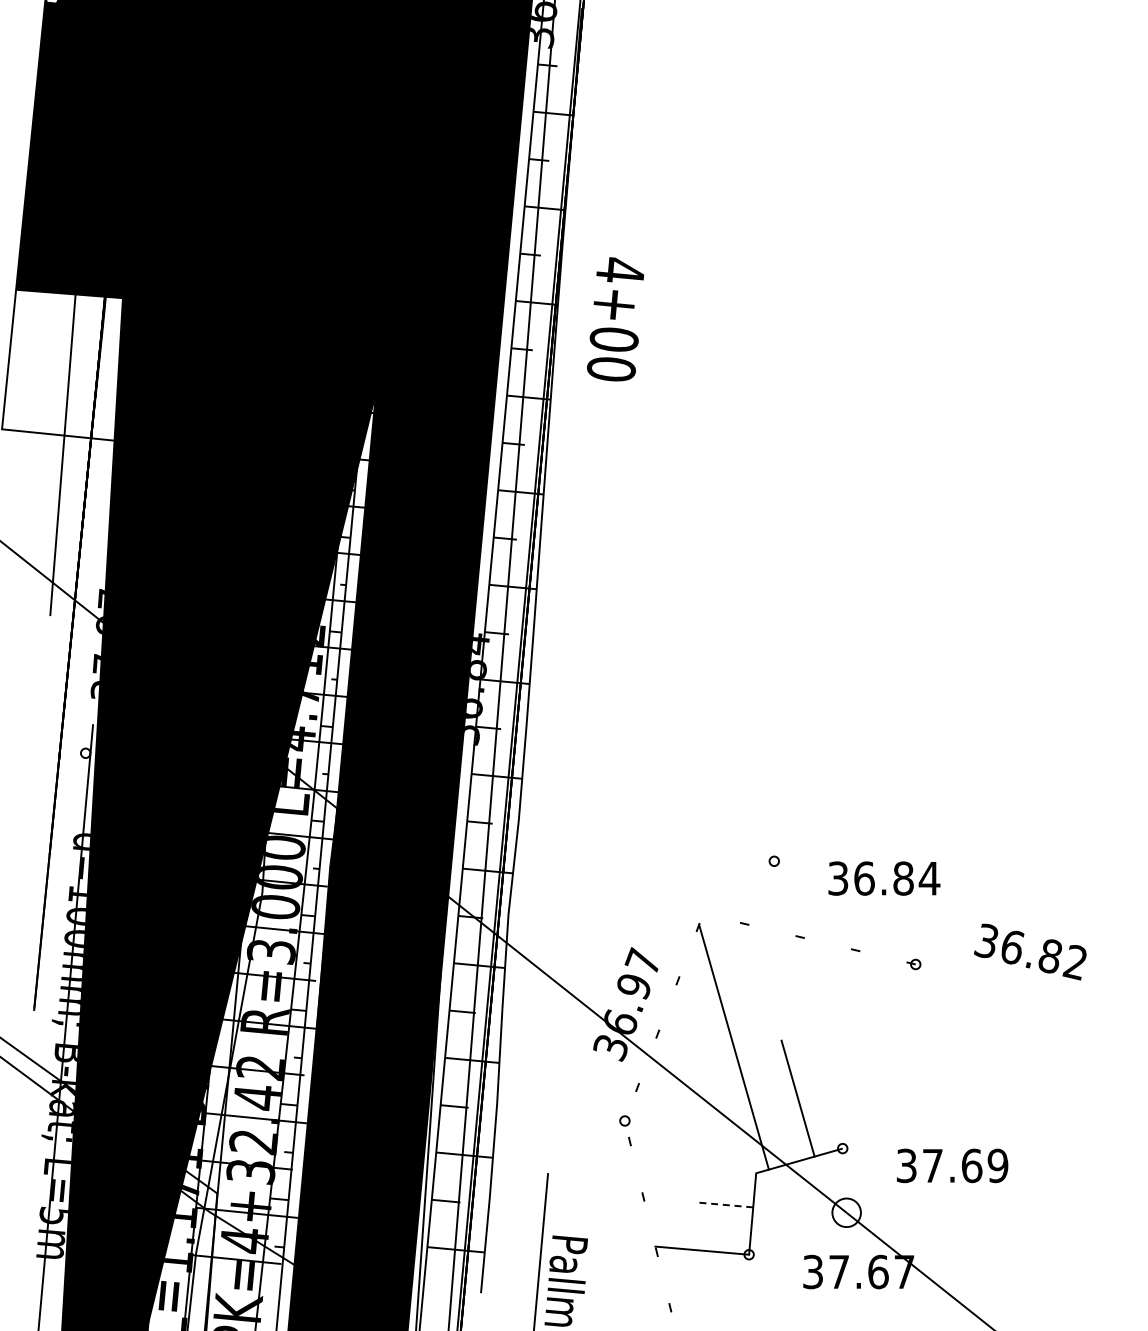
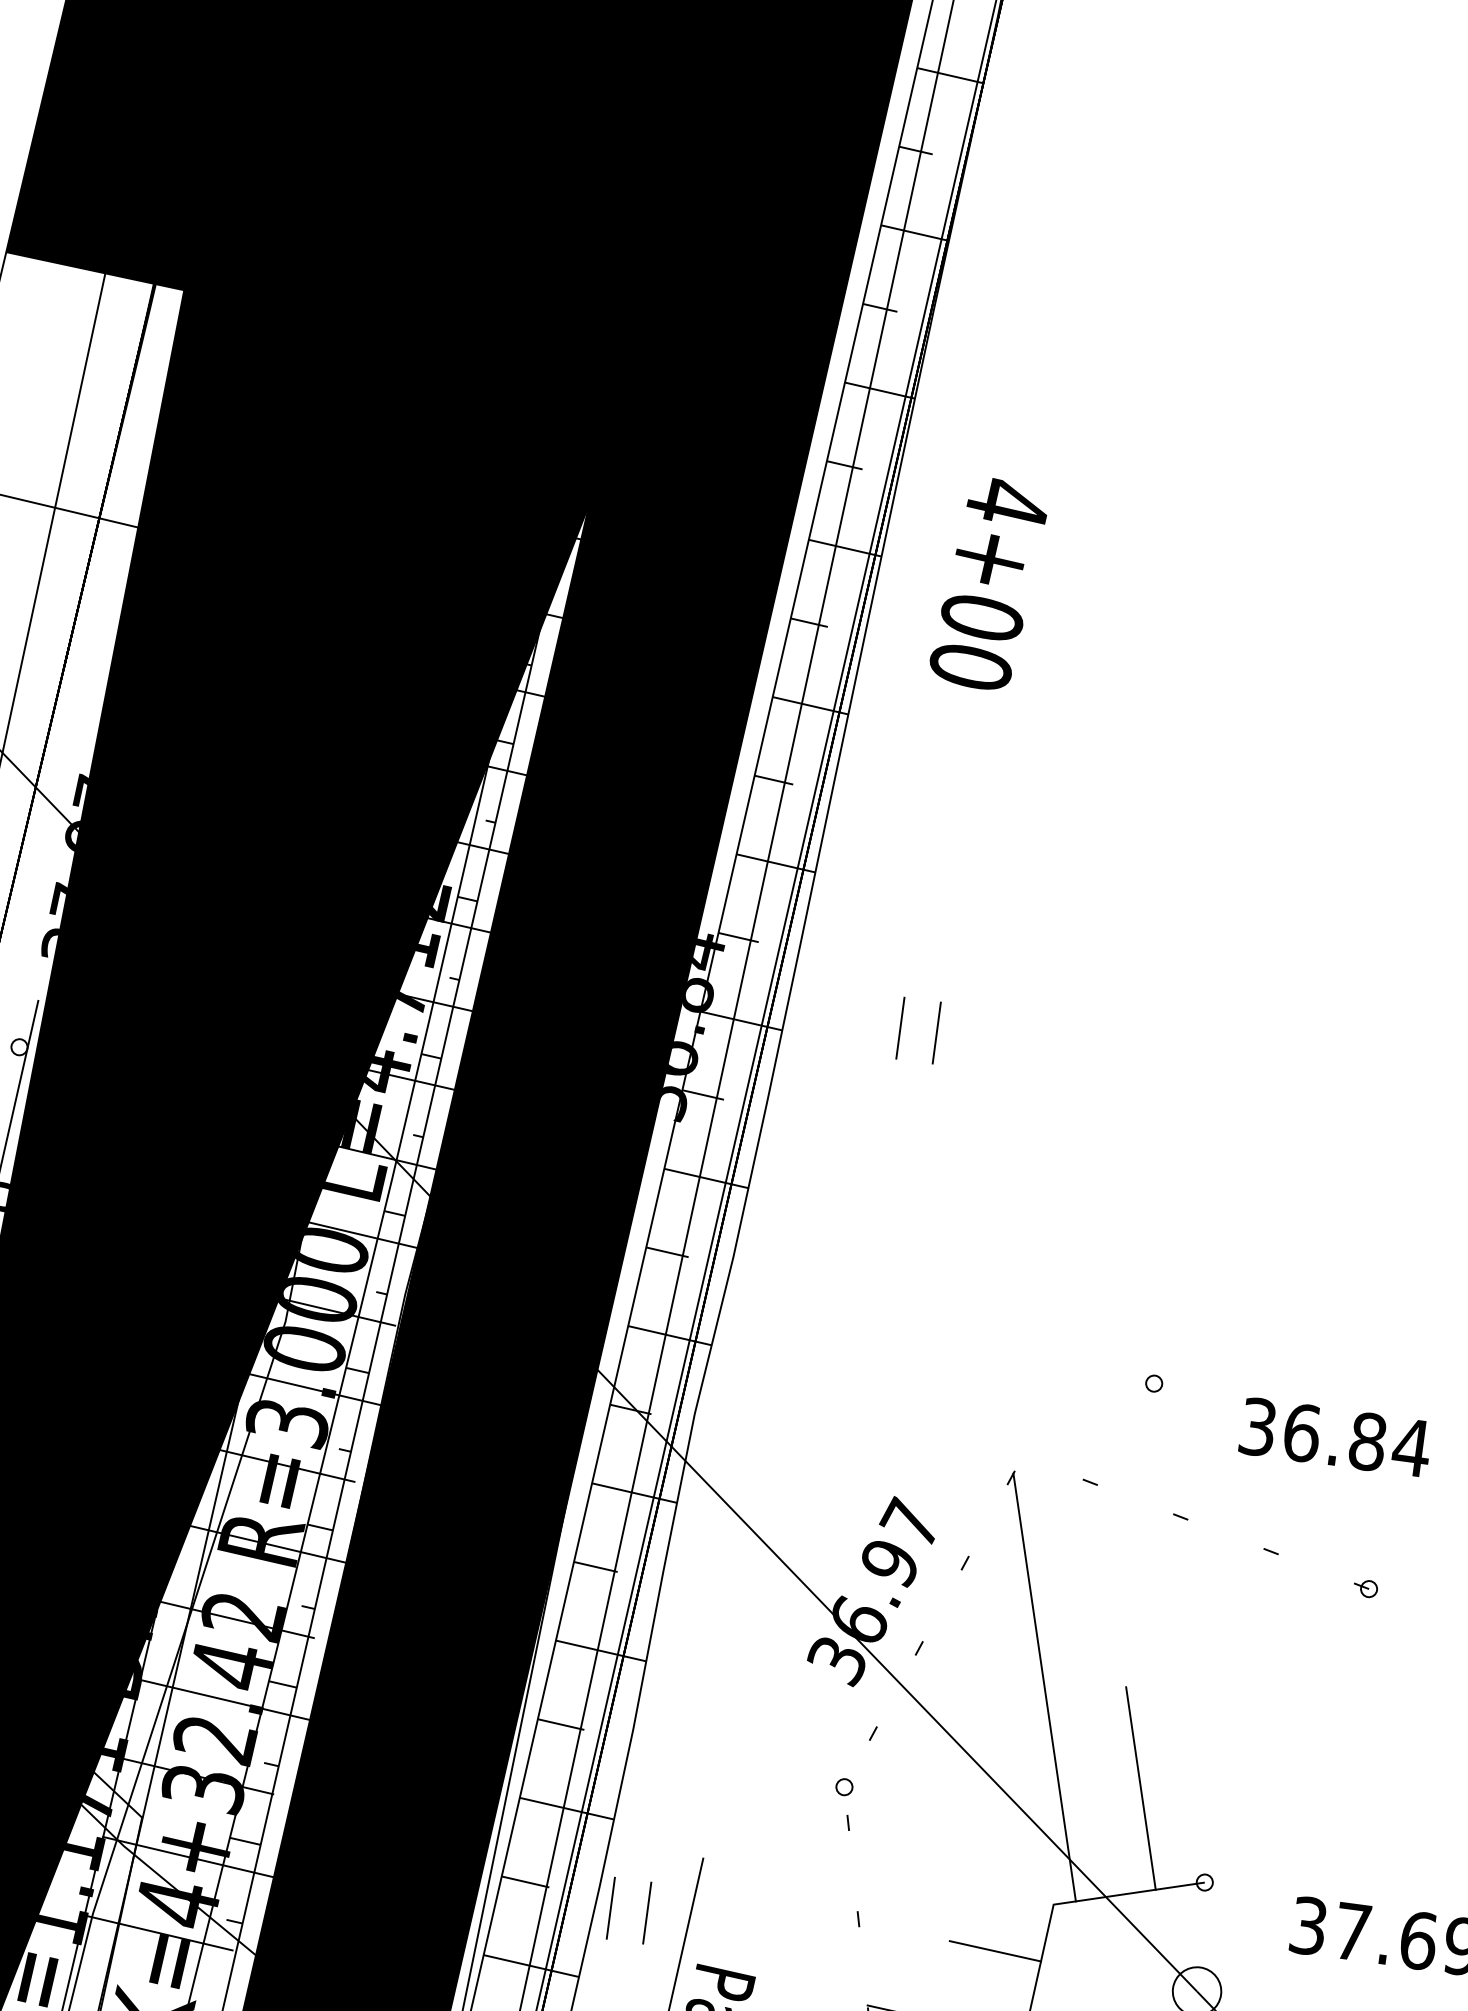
text: (615, 319) -> (988, 584), moved
line: (598, 673) -> (900, 1028), added
line: (620, 673) -> (937, 1033), added
line: (725, 1205) -> (994, 1952), dashed -> solid
line: (497, 1209) -> (610, 1907), added
line: (519, 1209) -> (647, 1912), added

